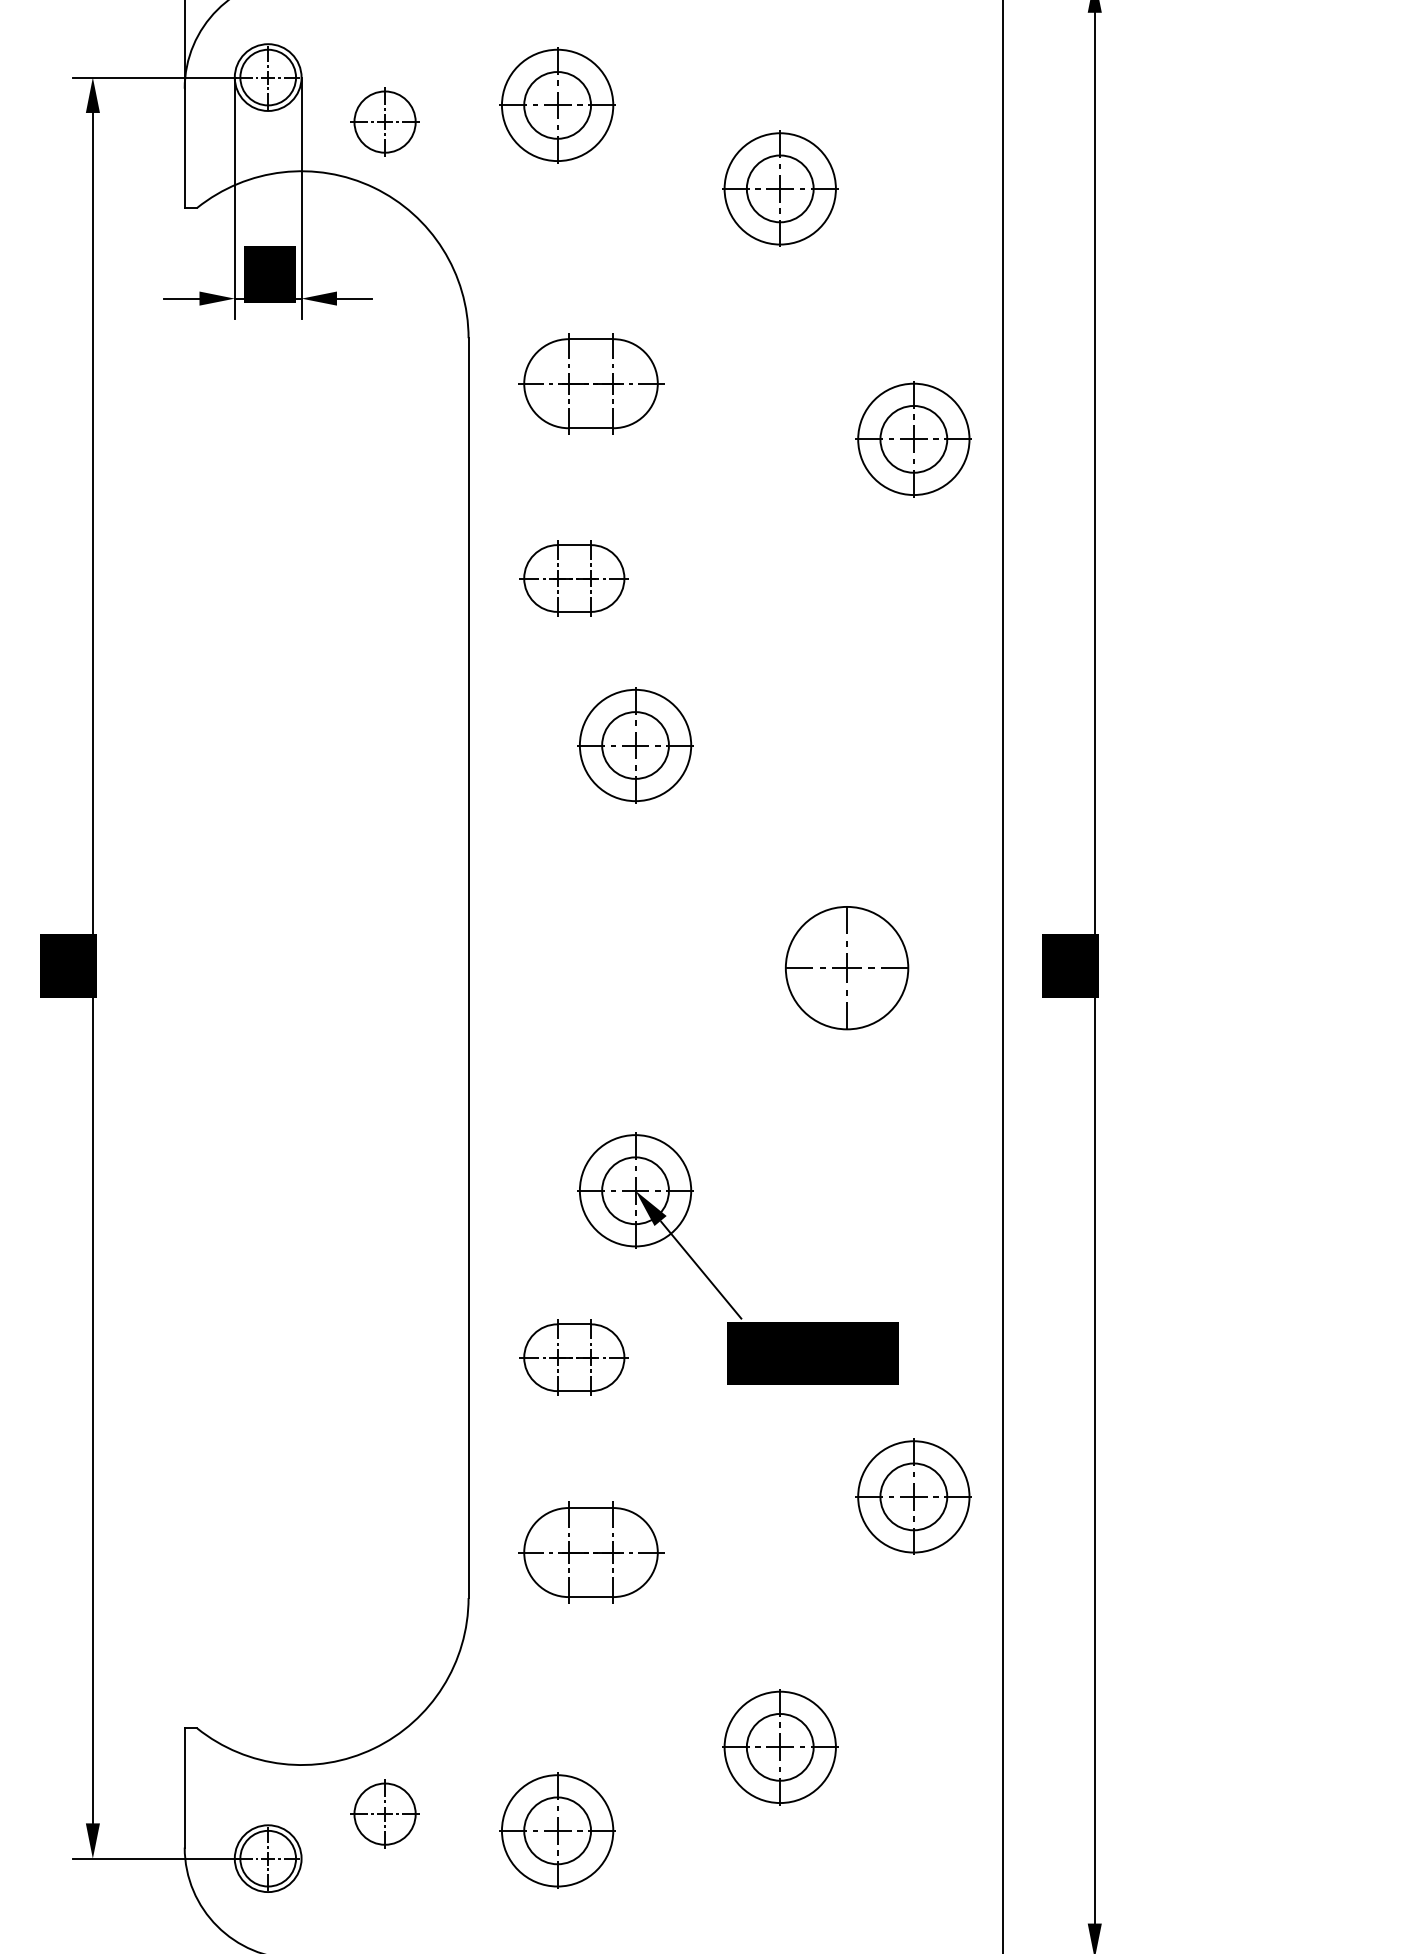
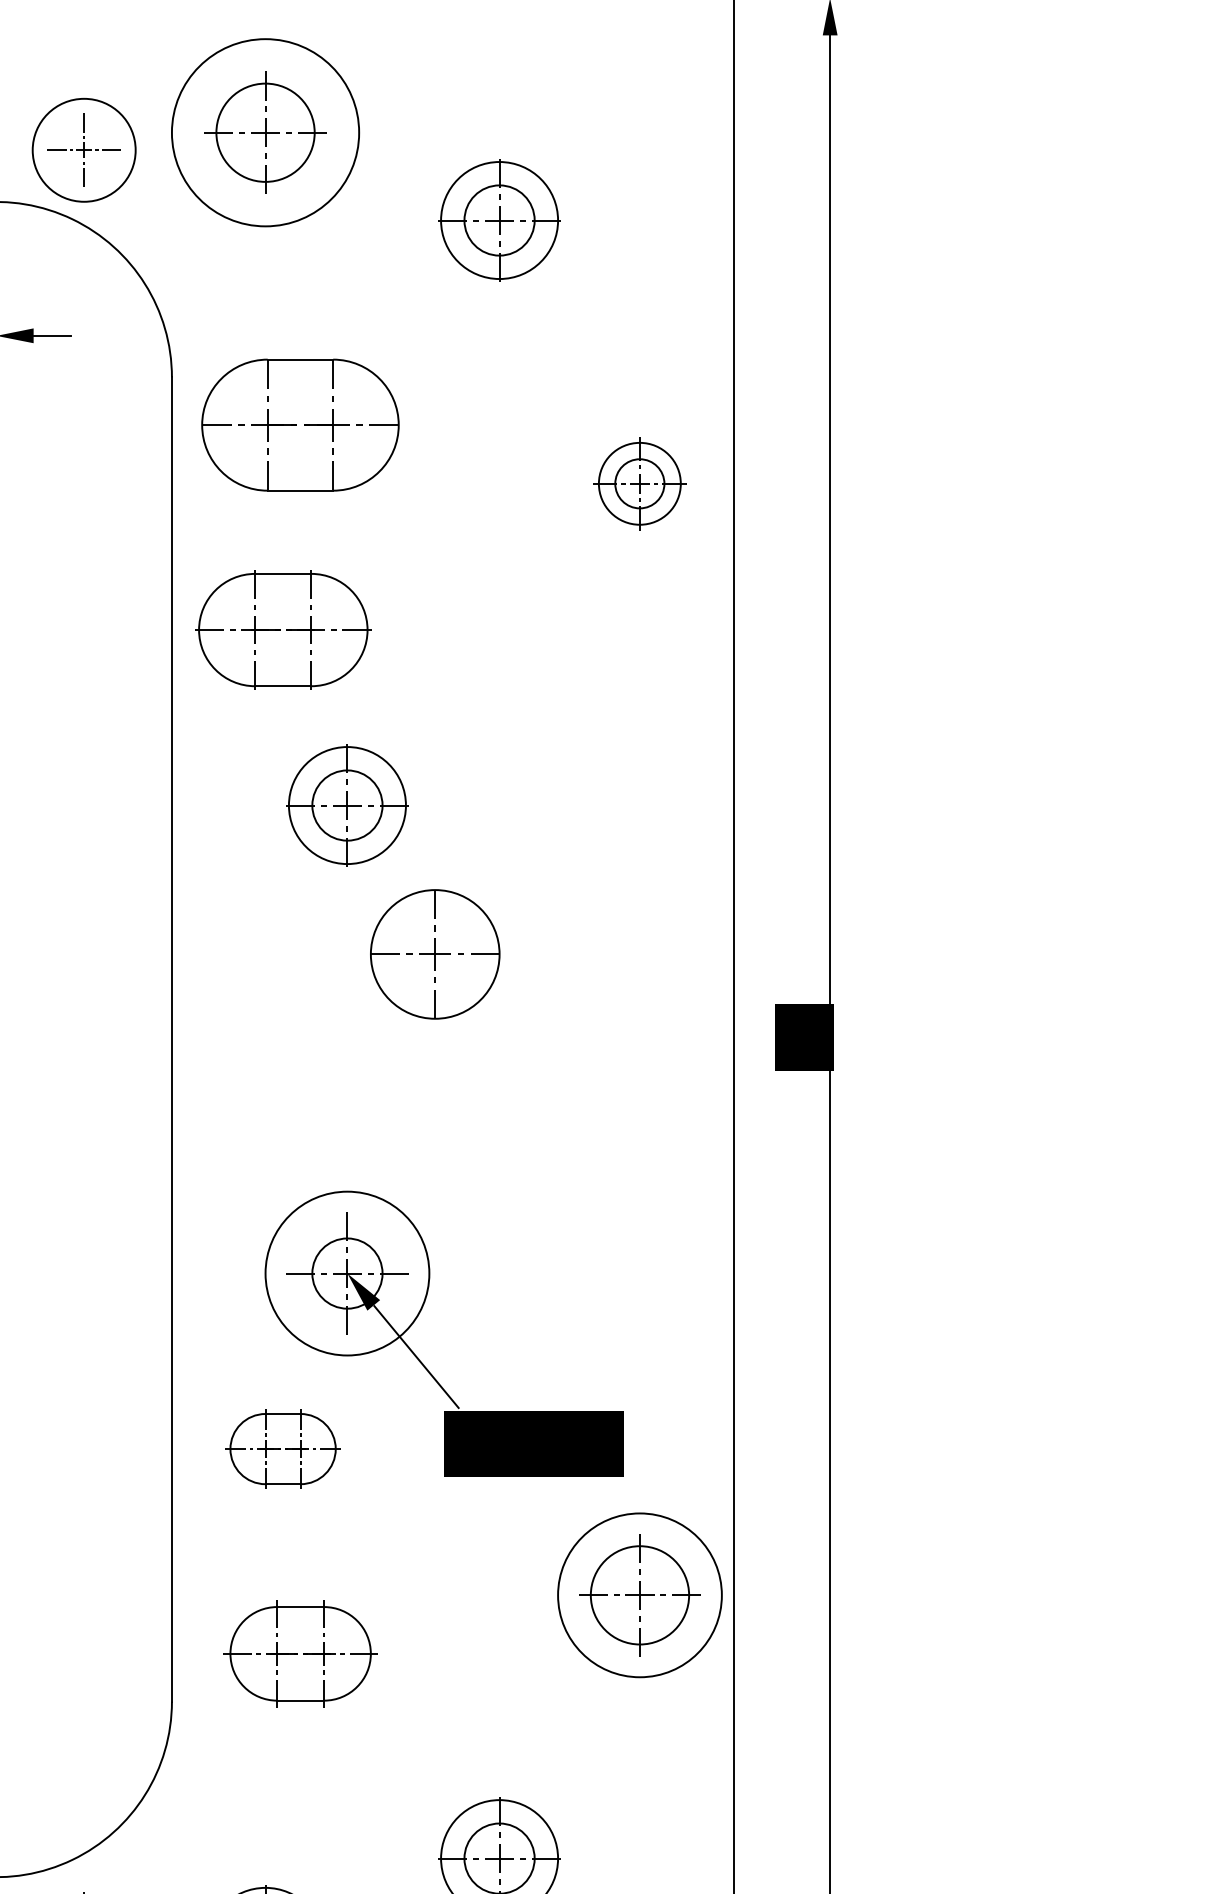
circle: (557, 105) -> (265, 132), size x1.4
circle: (557, 105) -> (265, 132), size x1.6
circle: (384, 121) -> (83, 149), size x1.6
part: (591, 383) -> (301, 425), size x1.4
part: (913, 439) -> (639, 483), size x0.7
part: (573, 578) -> (282, 630), size x1.6
part: (847, 968) -> (435, 954), moved
circle: (635, 1190) -> (347, 1273), size x1.4
circle: (913, 1496) -> (639, 1594), size x1.4
circle: (913, 1496) -> (639, 1594), size x1.4

